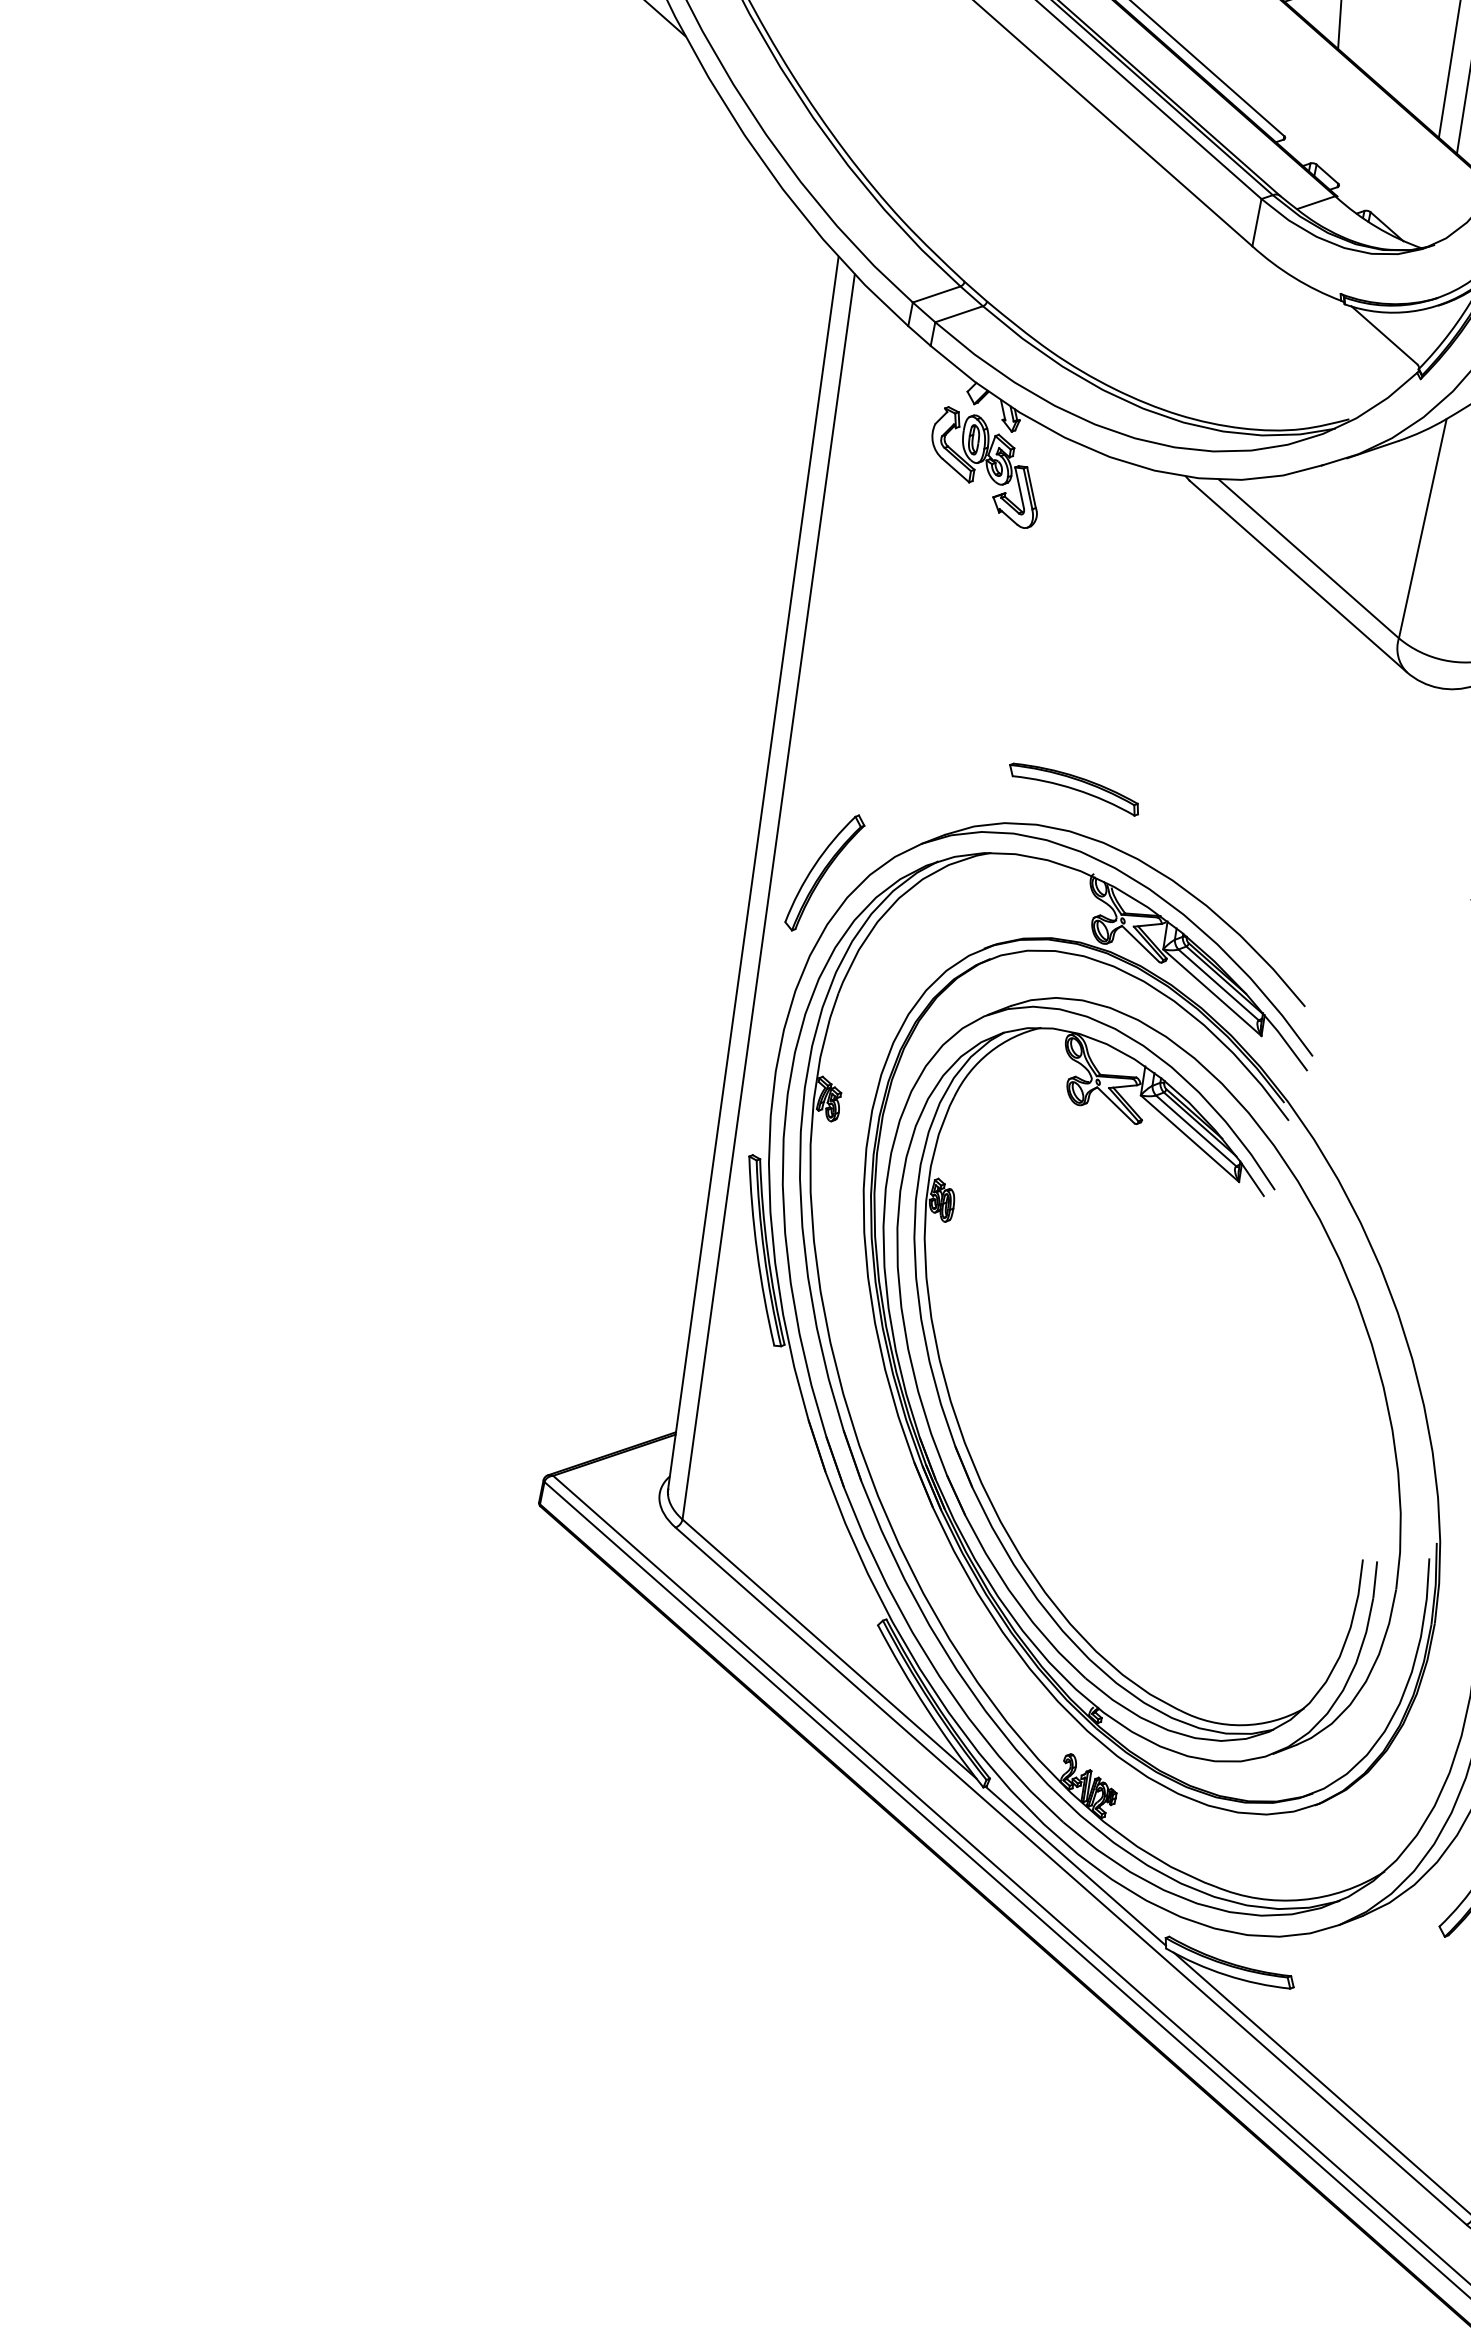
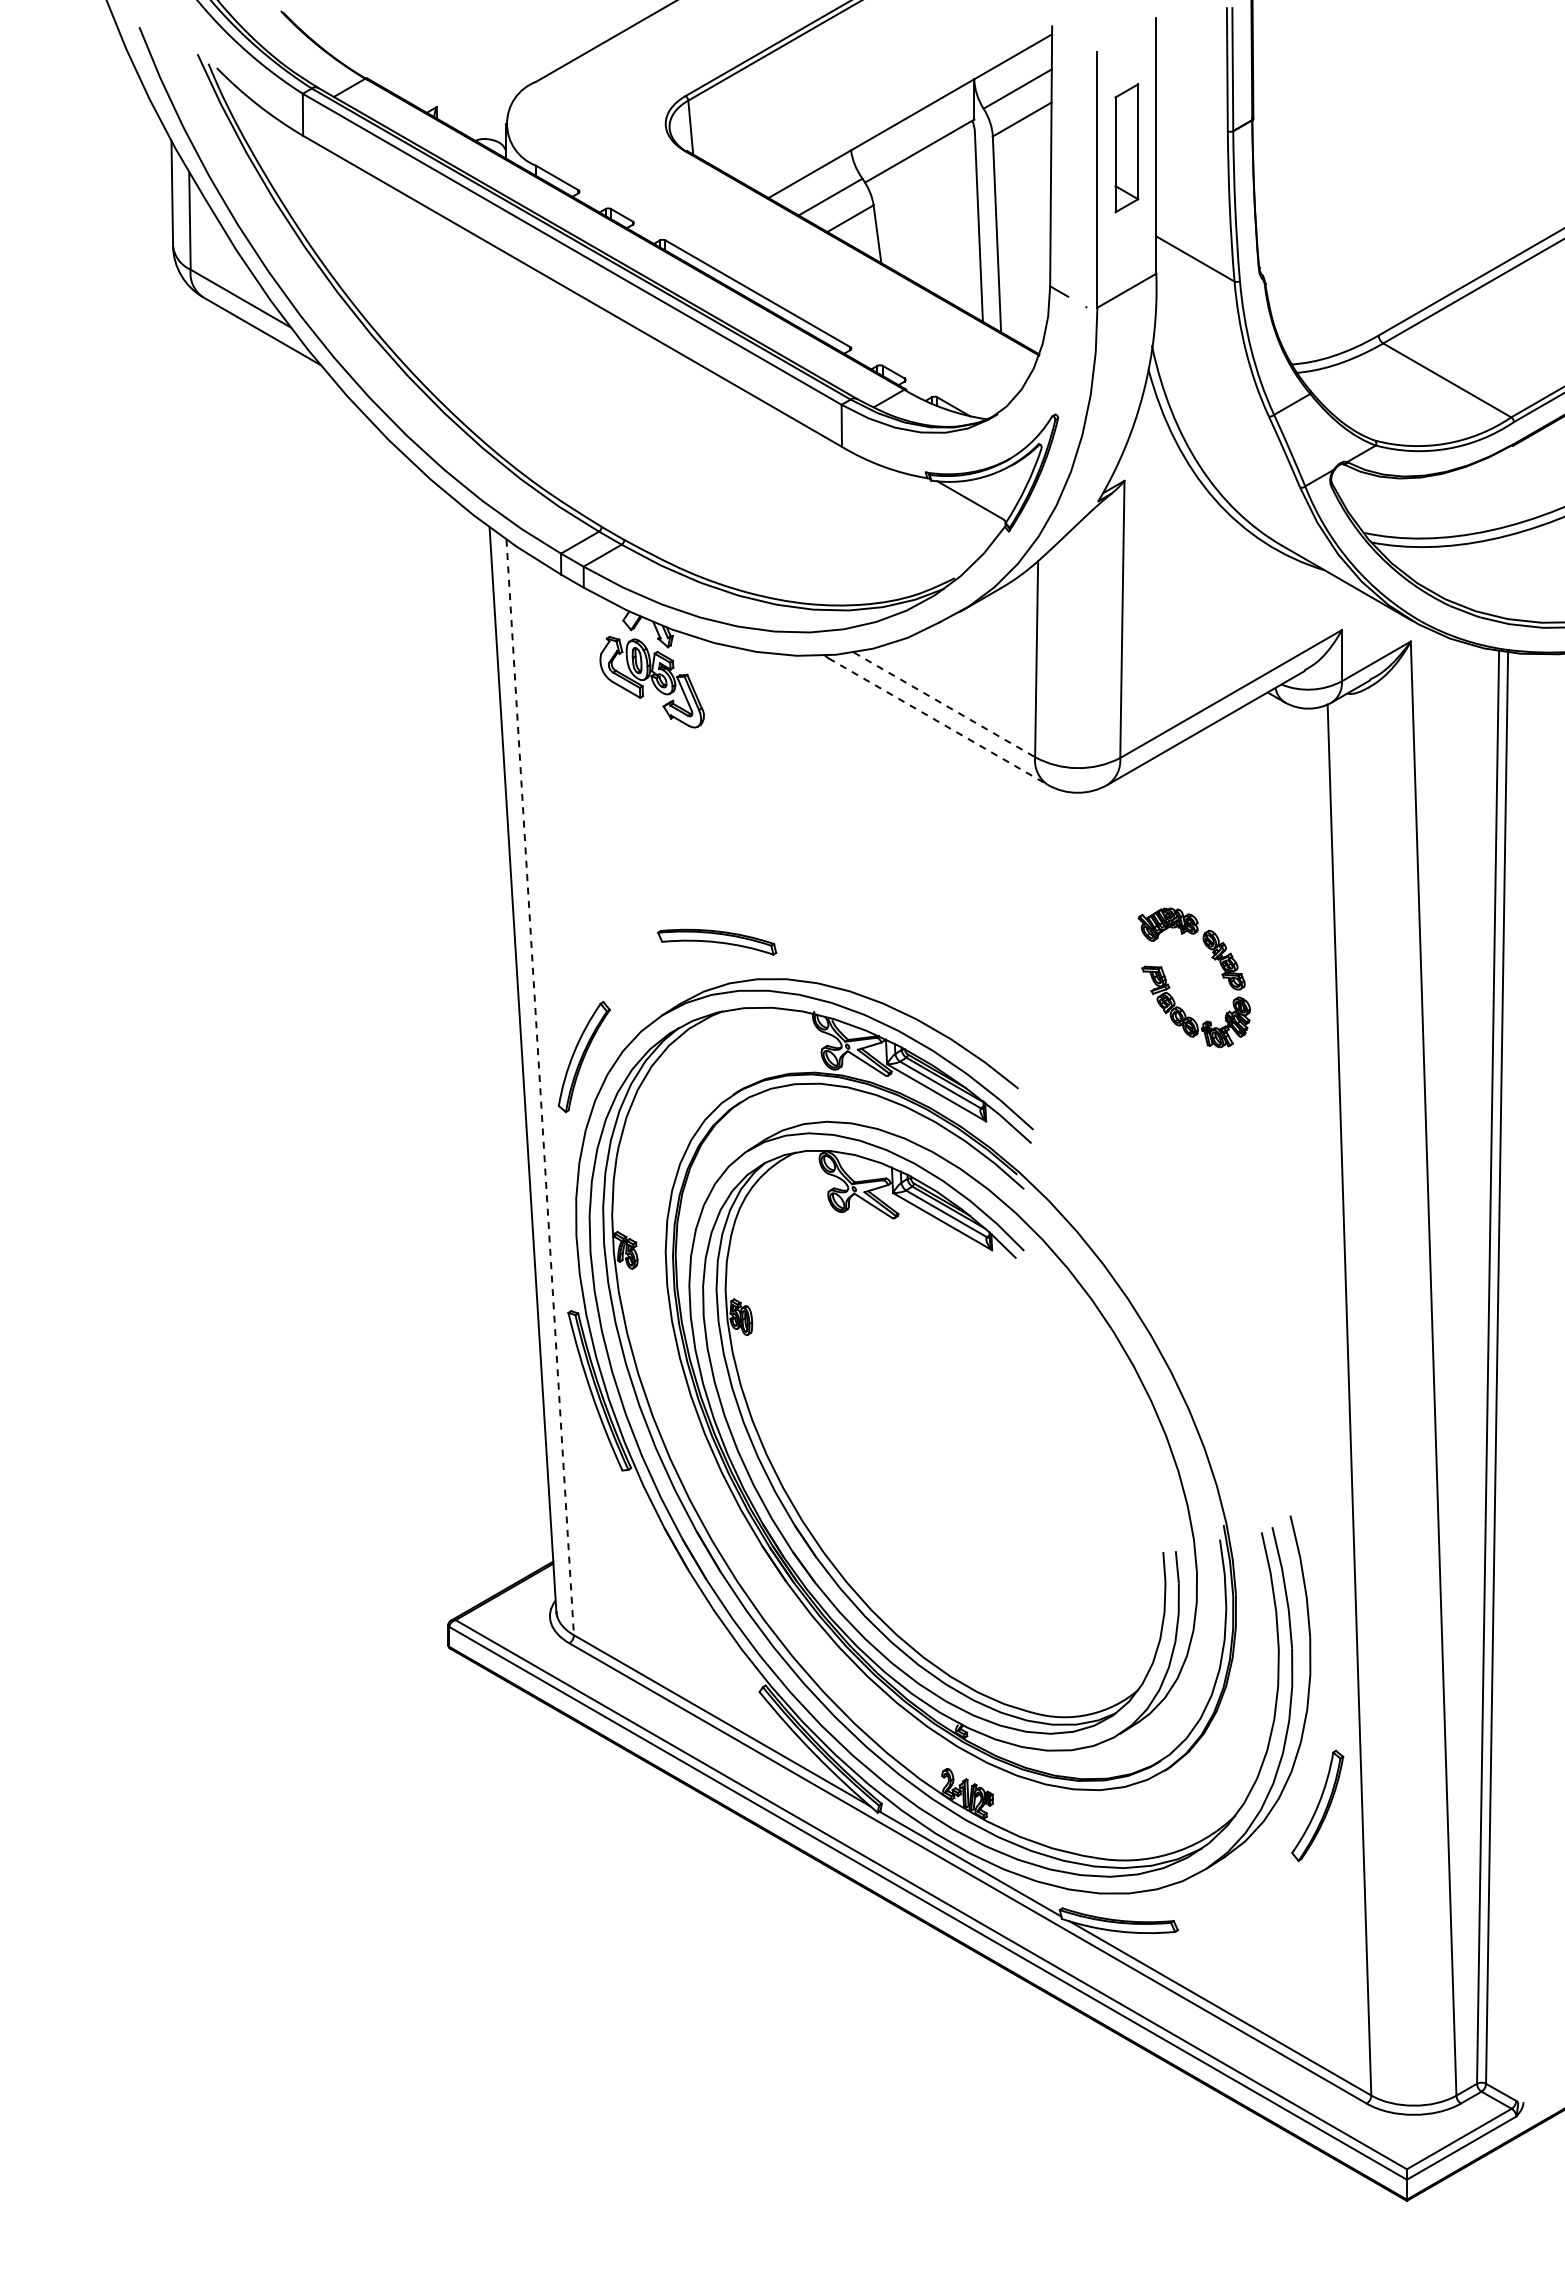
line: (1309, 558) -> (944, 704), solid -> dashed
line: (1298, 576) -> (938, 721), solid -> dashed
part: (1074, 788) -> (717, 941), moved
line: (768, 897) -> (540, 1087), solid -> dashed

